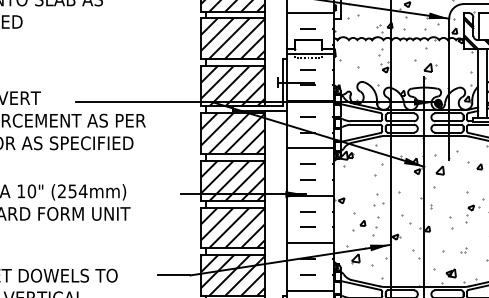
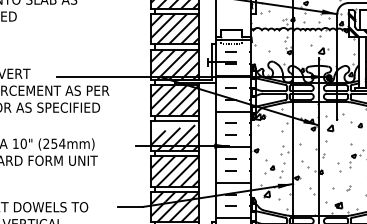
hatch: (311, 28) -> (233, 21), removed
hatch: (232, 168) -> (174, 126), removed

